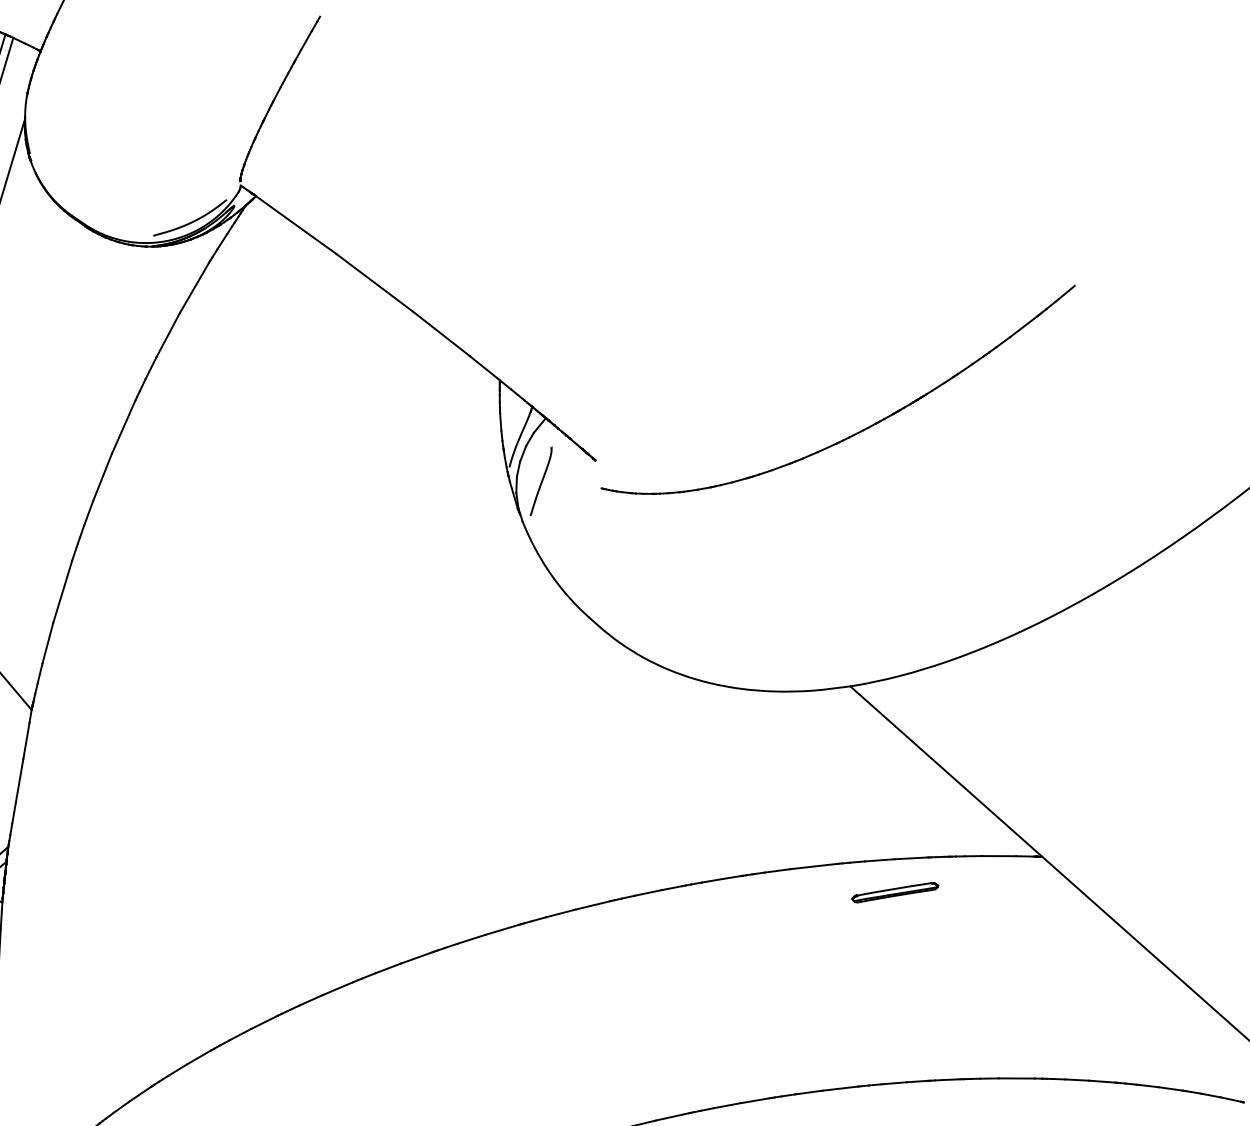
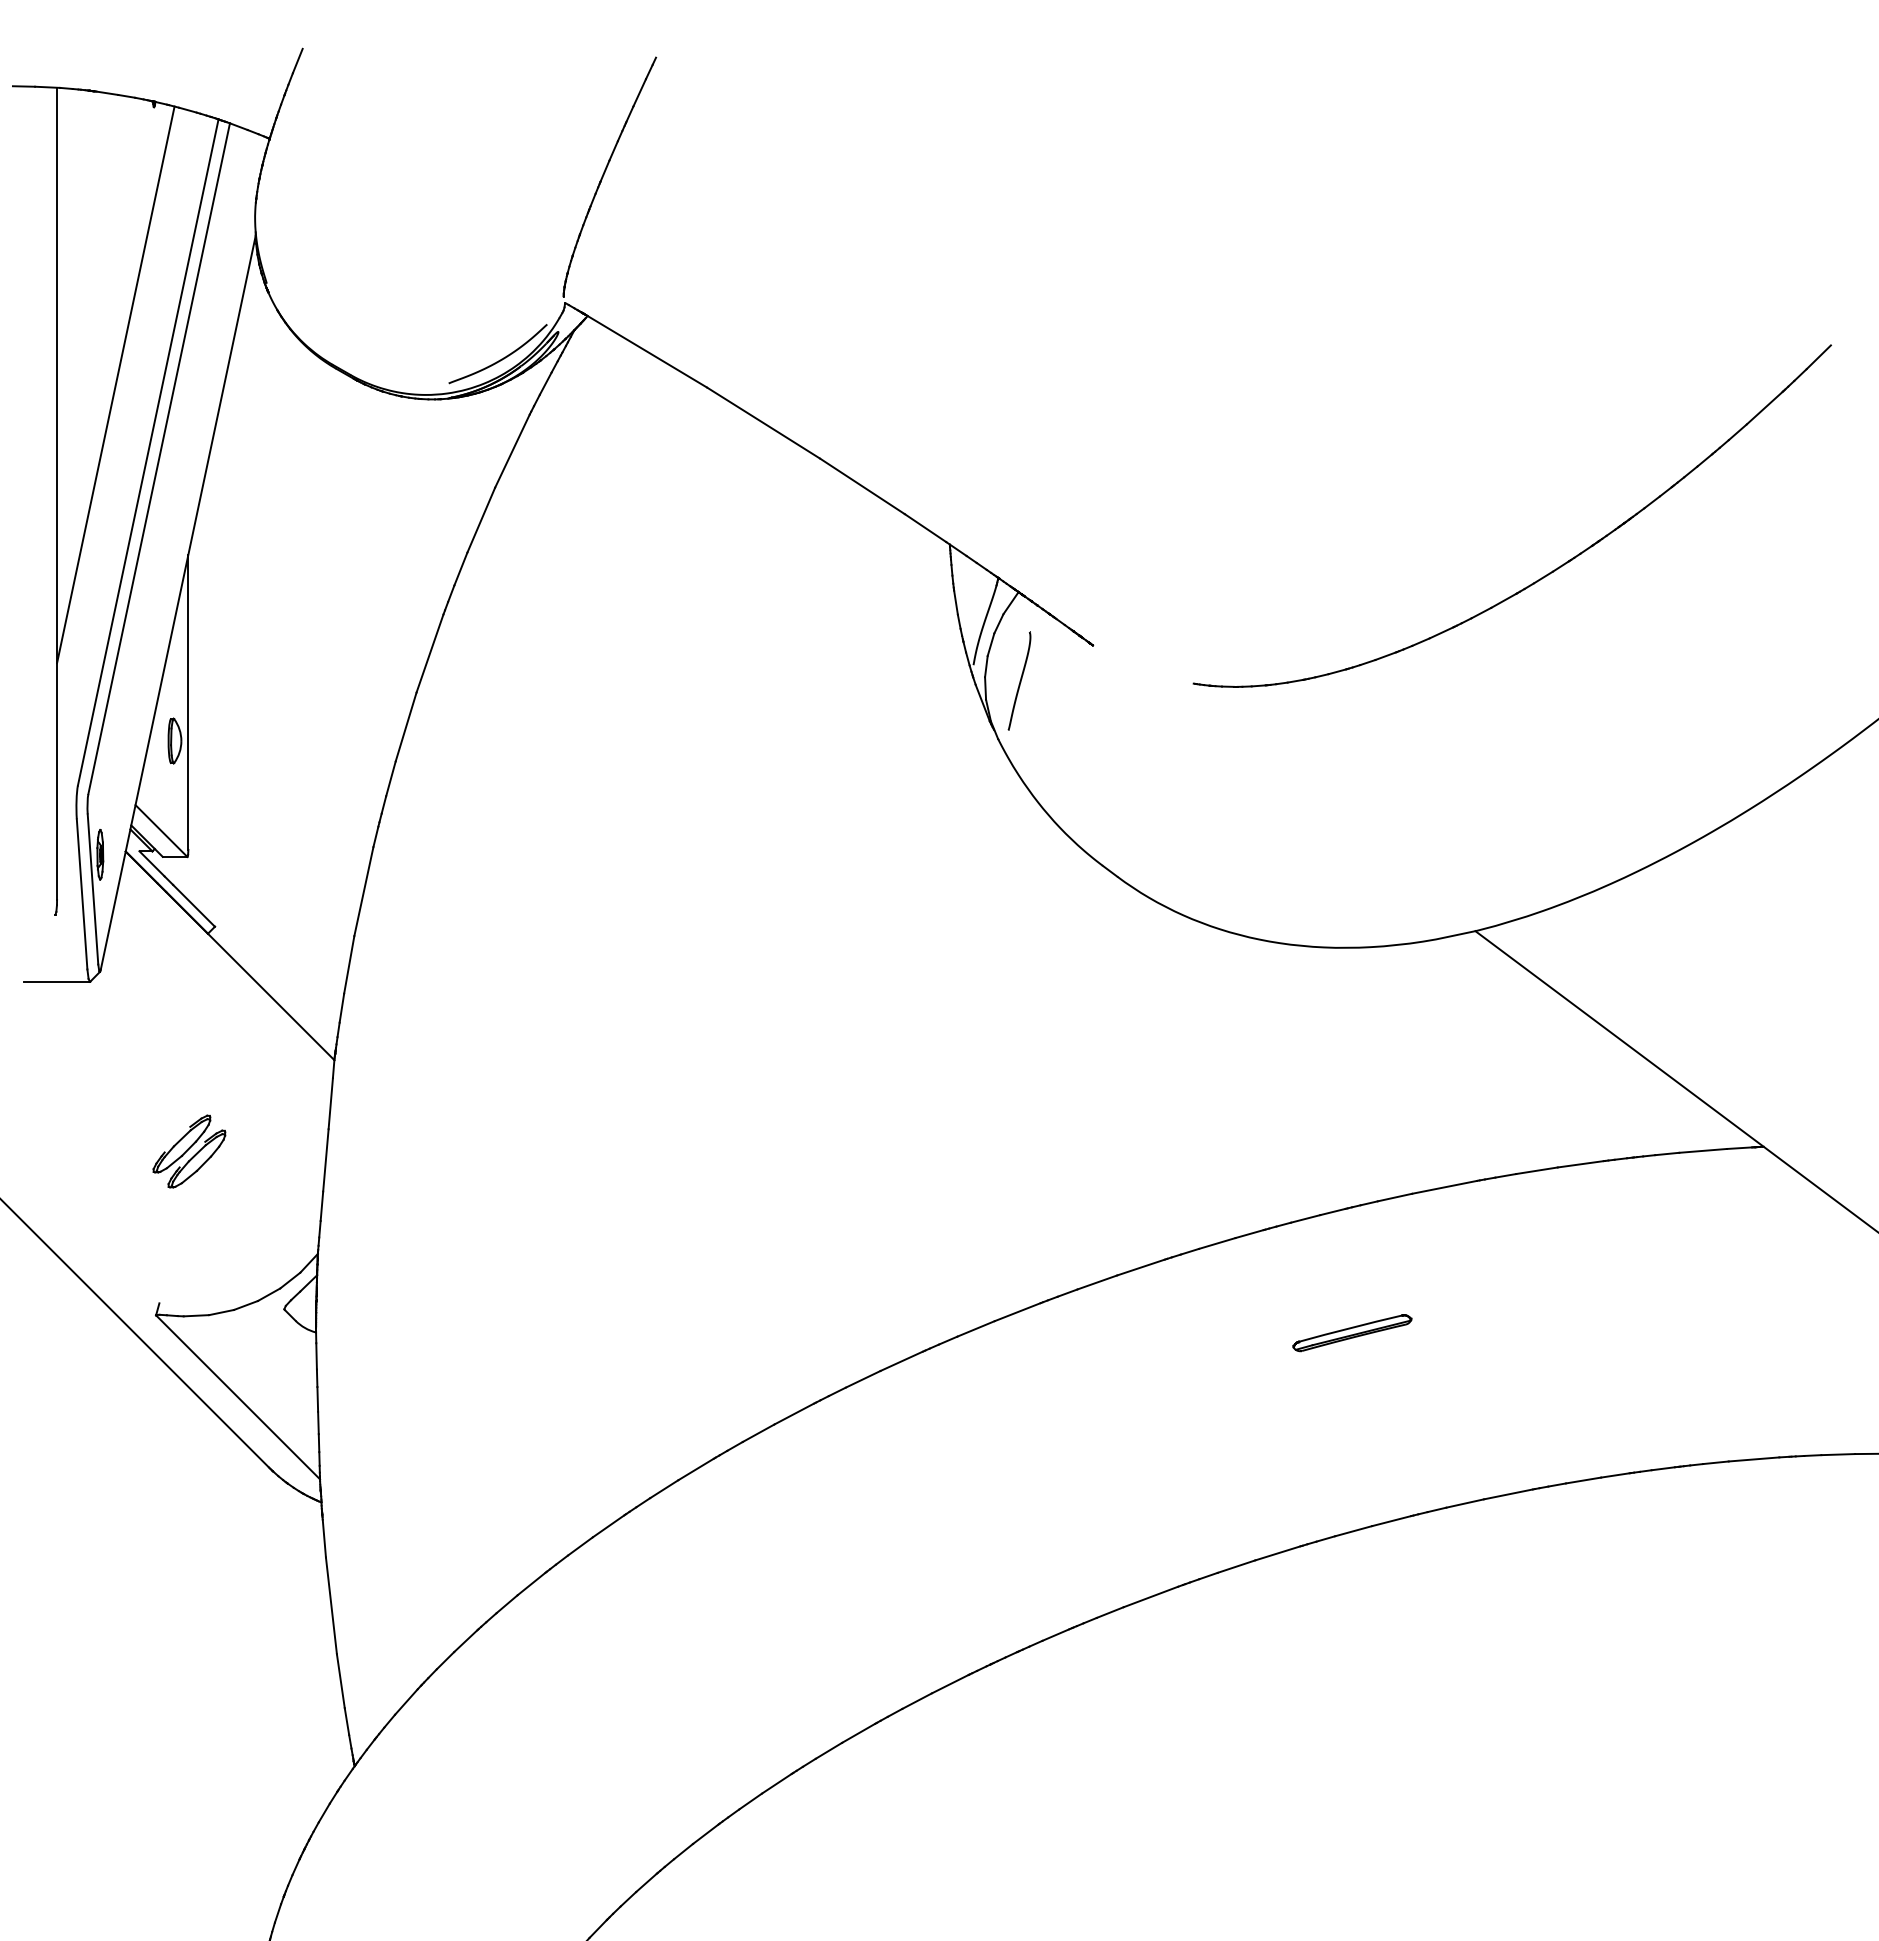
part: (859, 431) -> (1547, 573), moved
part: (895, 892) -> (1352, 1333), moved

